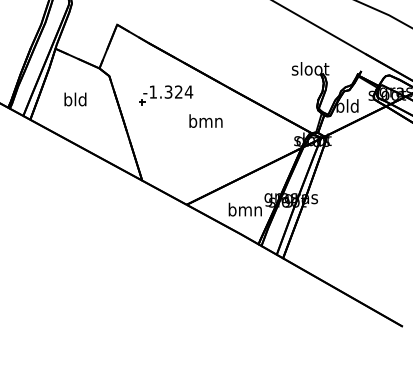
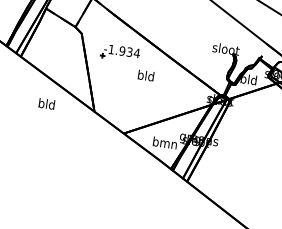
text: (173, 91) -> (125, 51), -1.324 -> -1.934
text: (75, 99) -> (46, 104), moved
text: (205, 120) -> (145, 75), bmn -> bld

